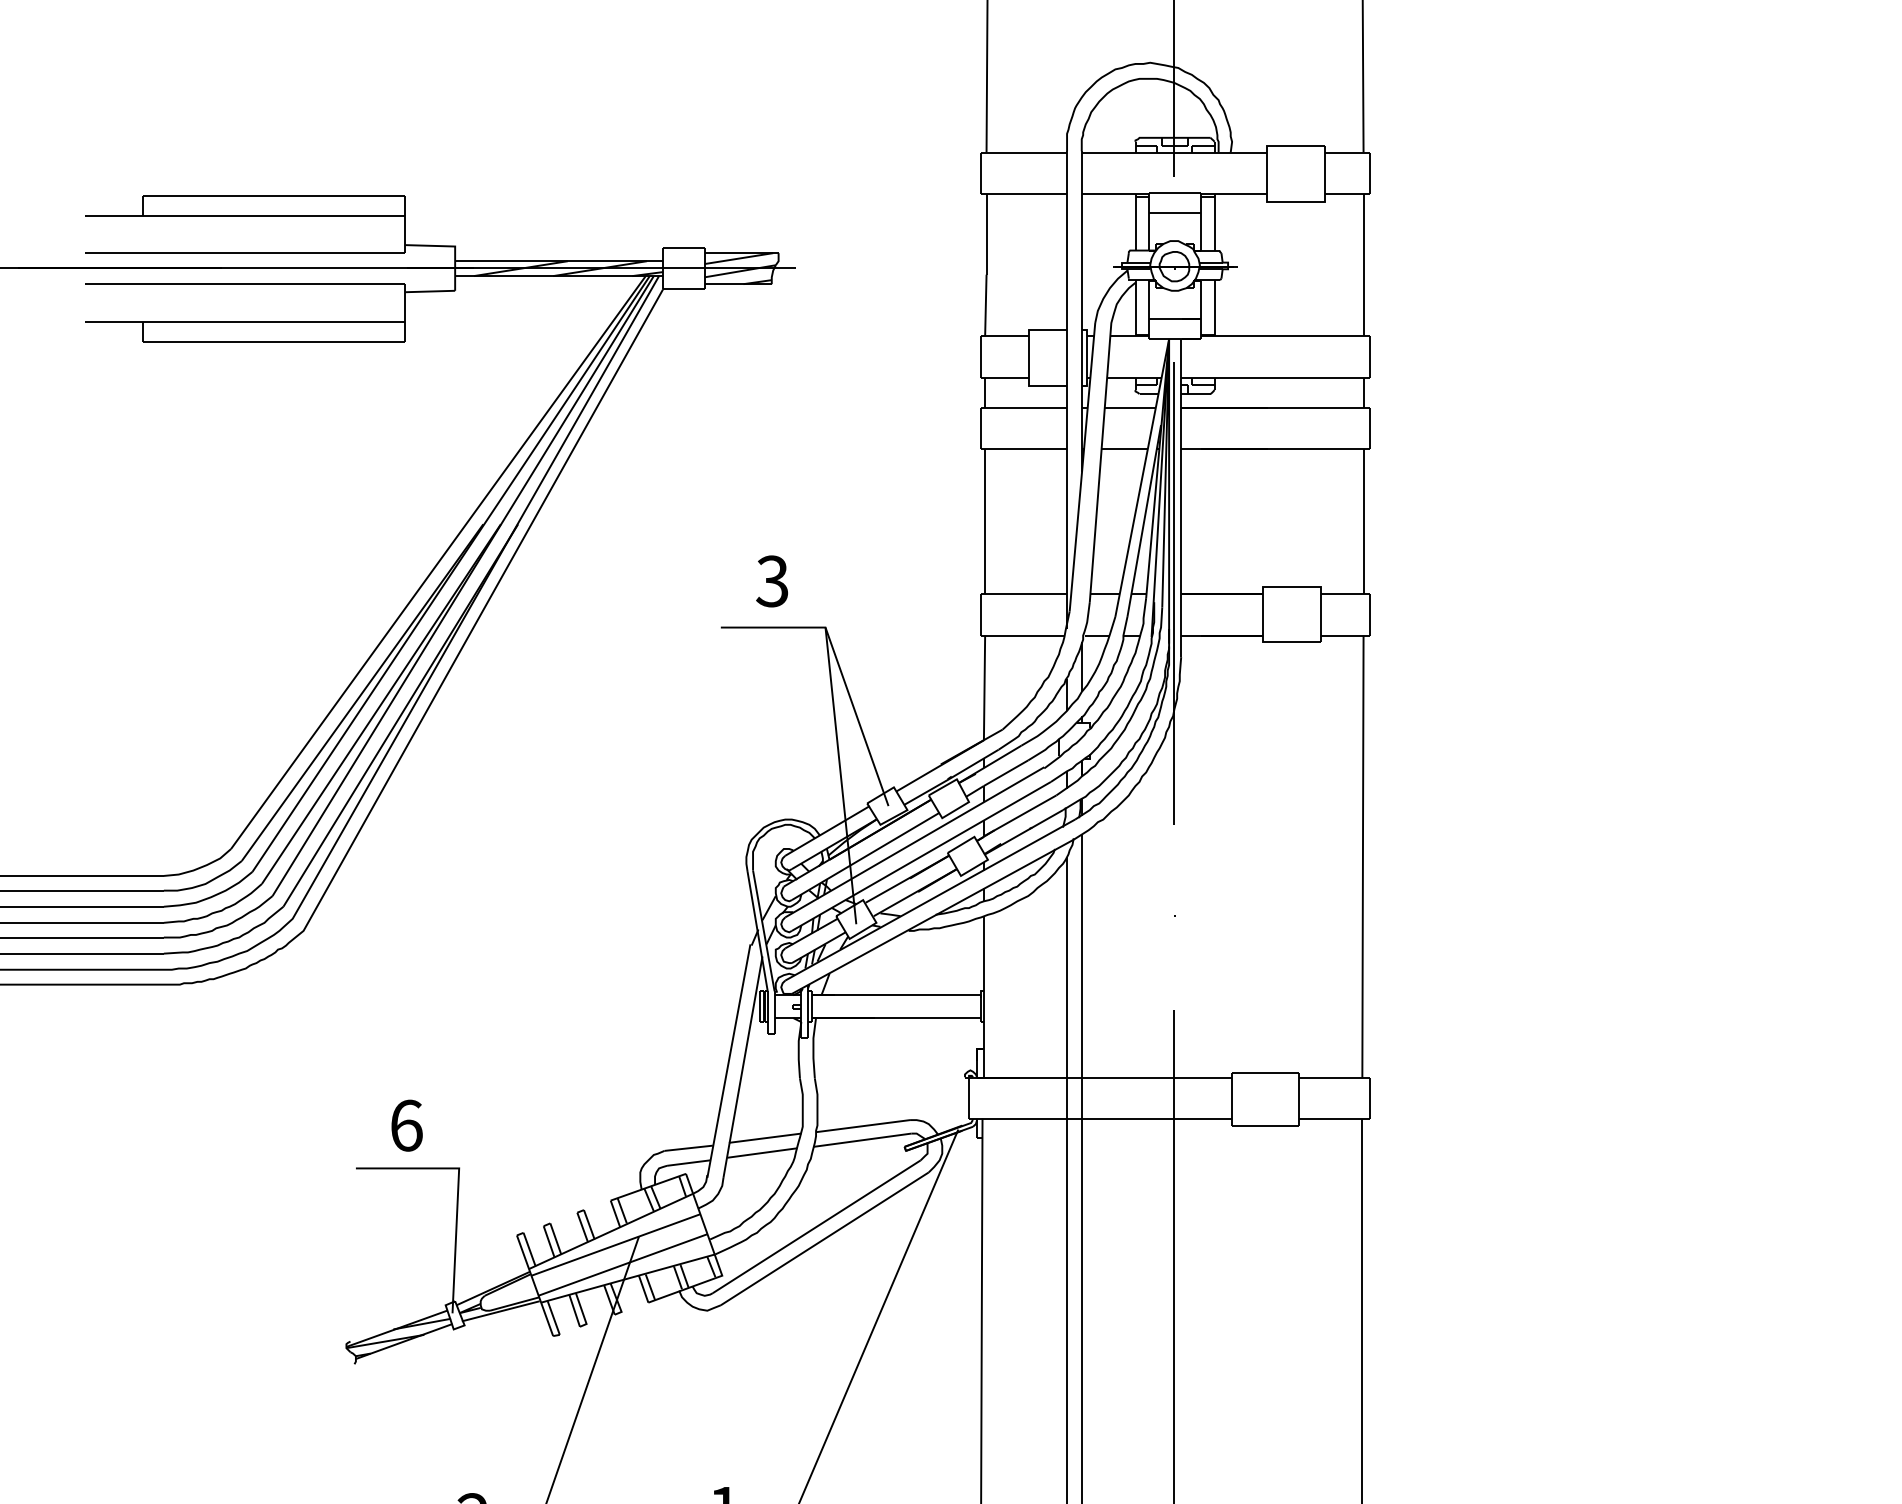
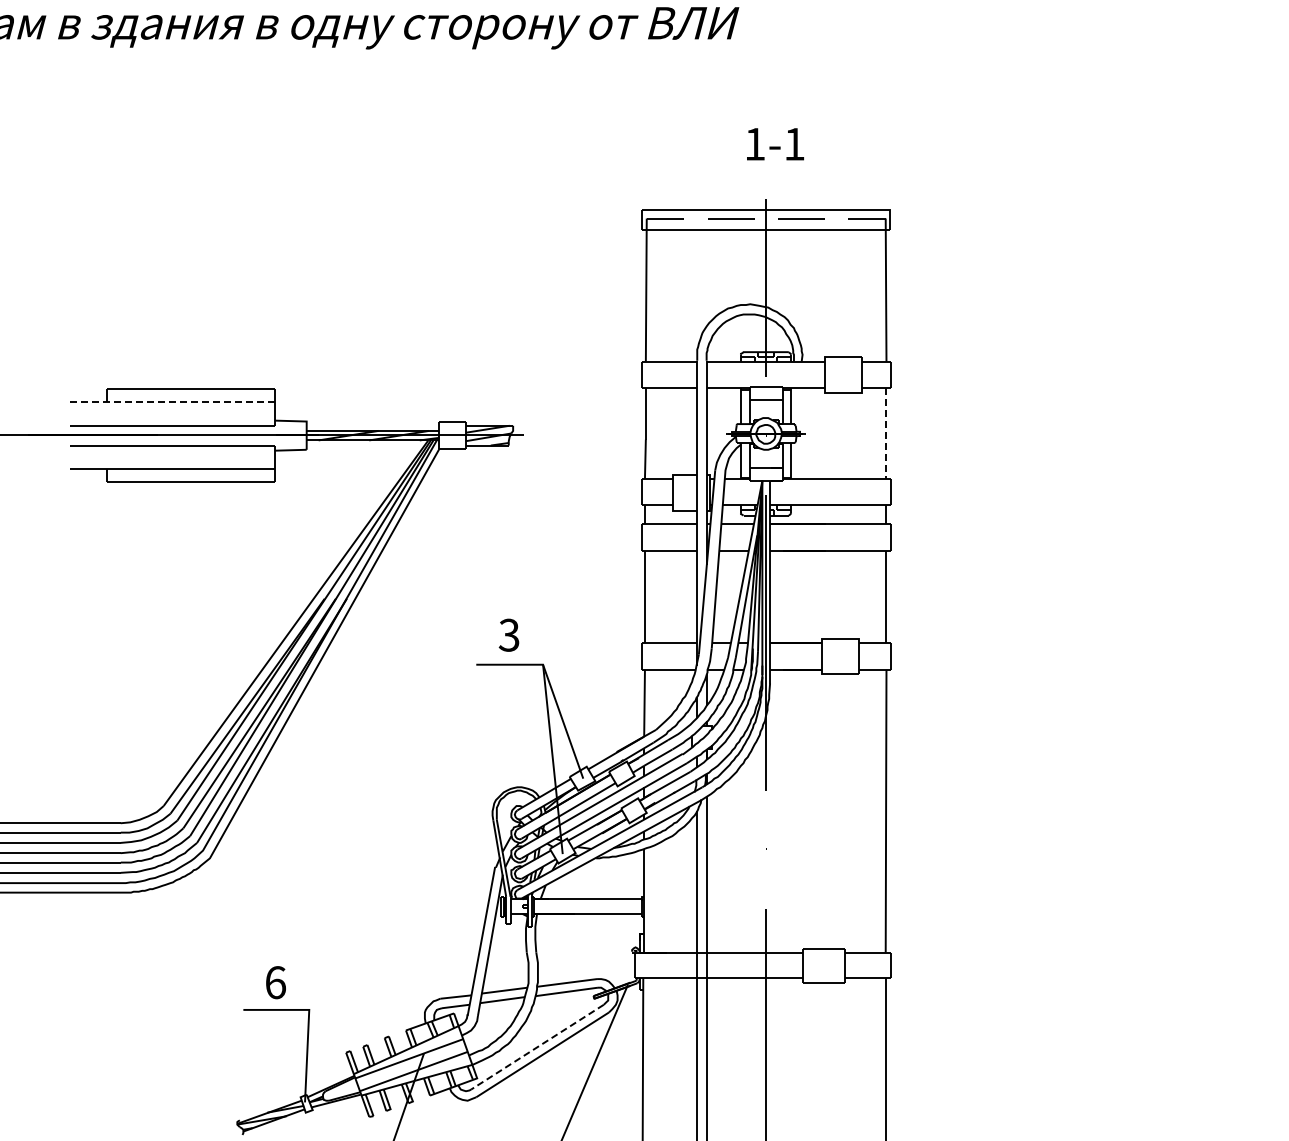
line: (246, 215) -> (173, 401), solid -> dashed
line: (1363, 266) -> (886, 434), solid -> dashed
line: (816, 1227) -> (537, 1047), solid -> dashed

